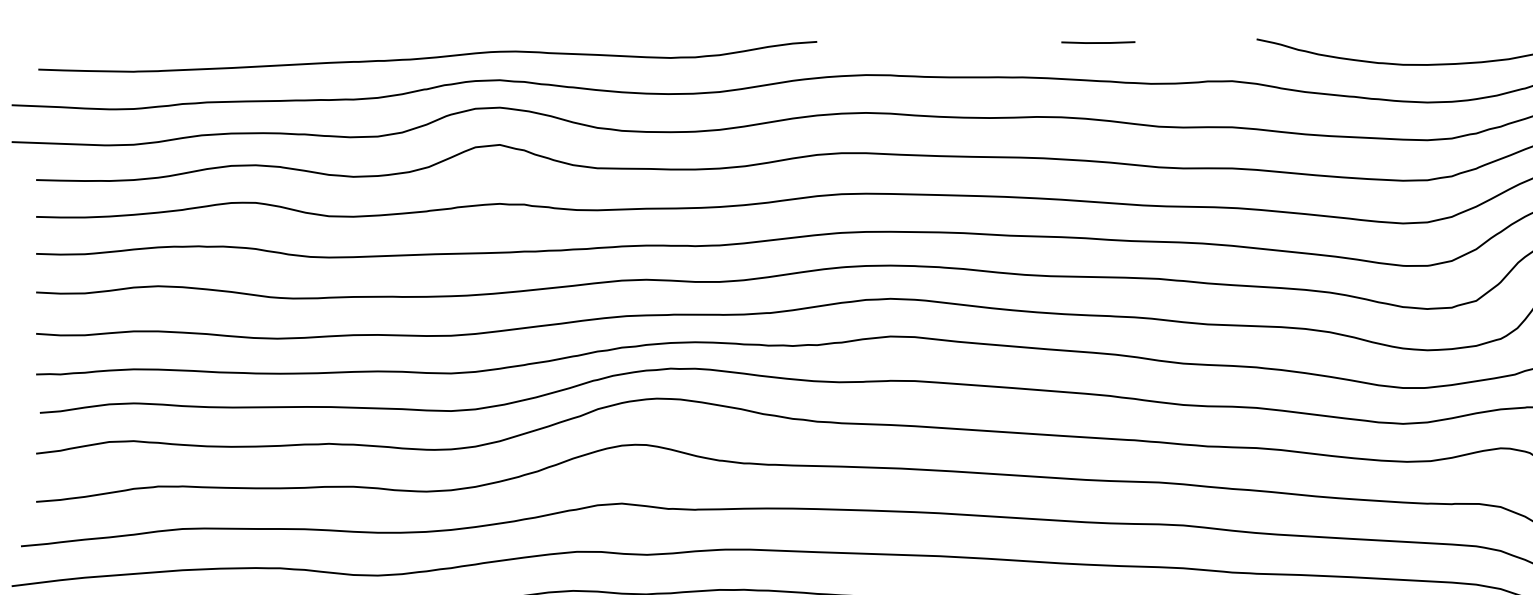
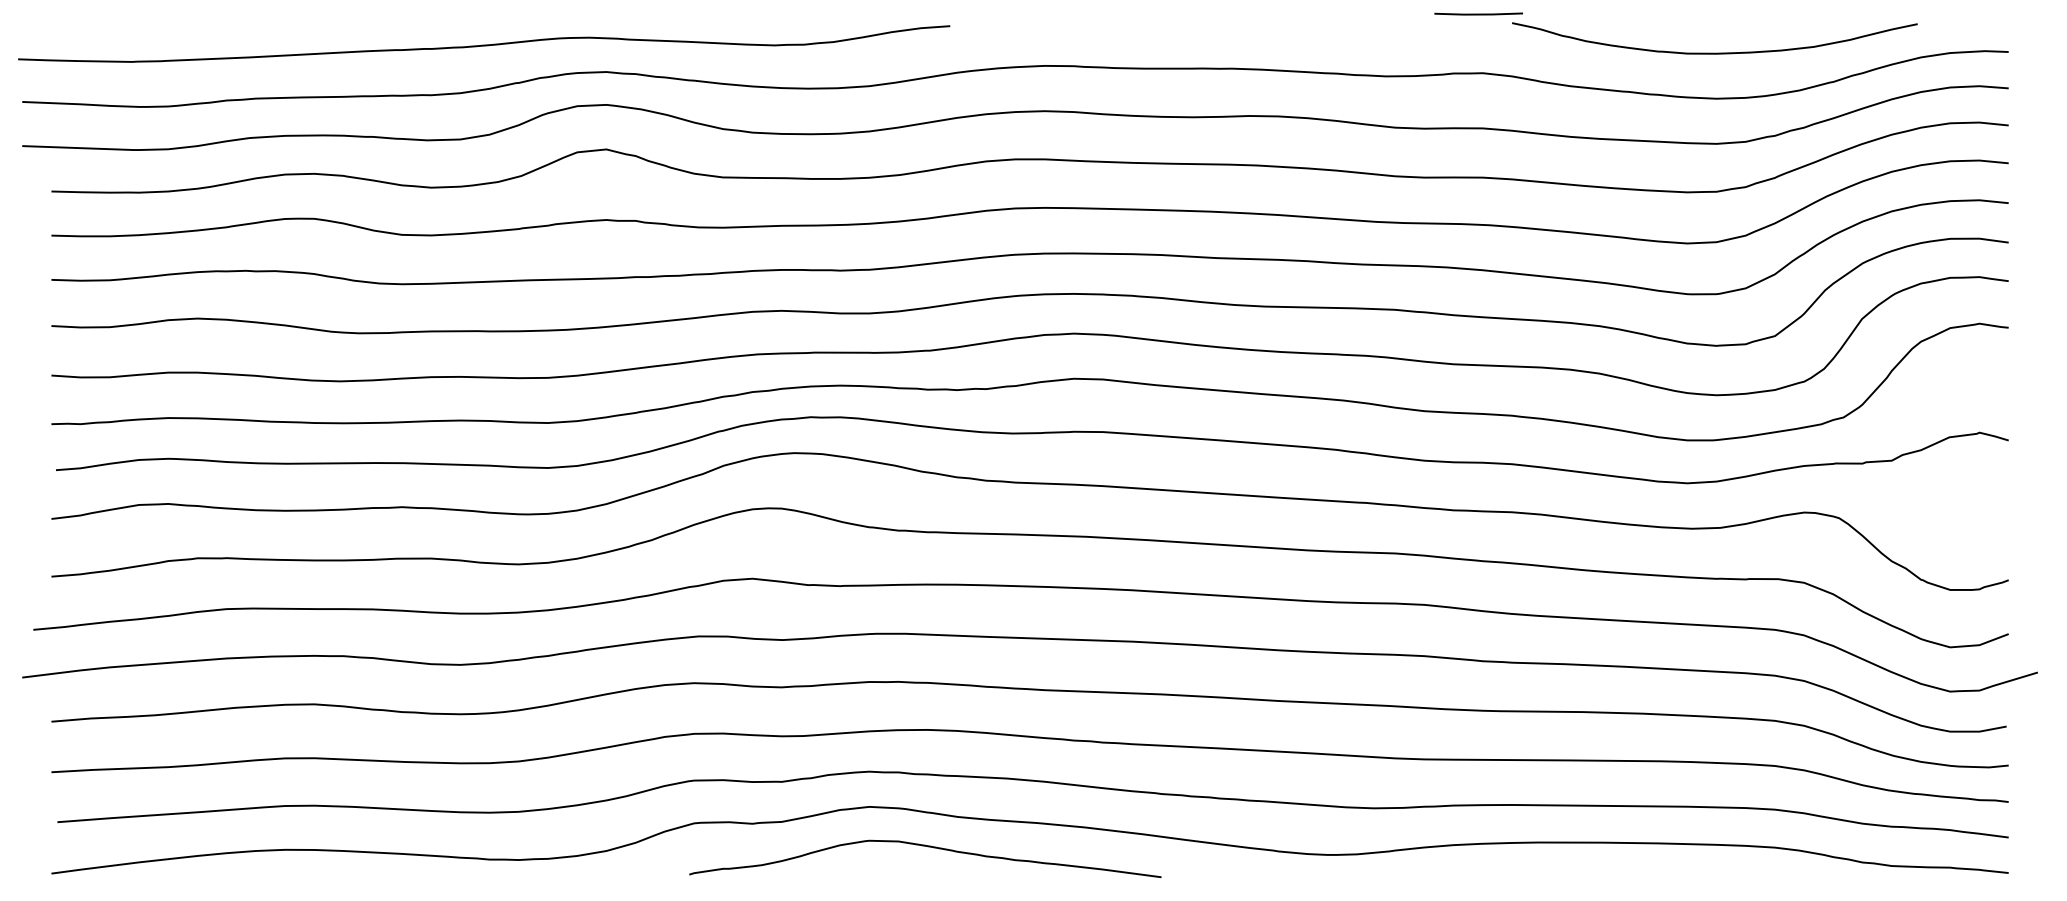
line: (1098, 42) -> (1478, 13), moved
curve: (428, 57) -> (484, 44), moved

